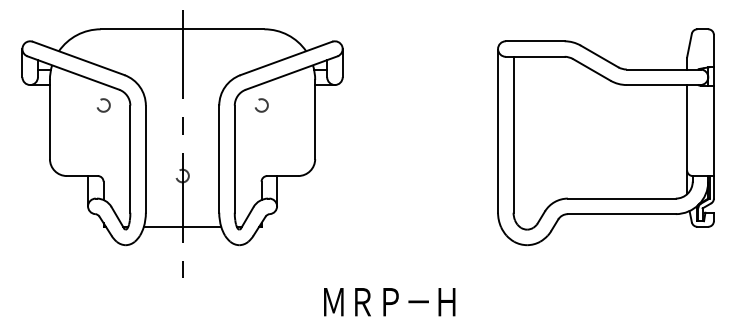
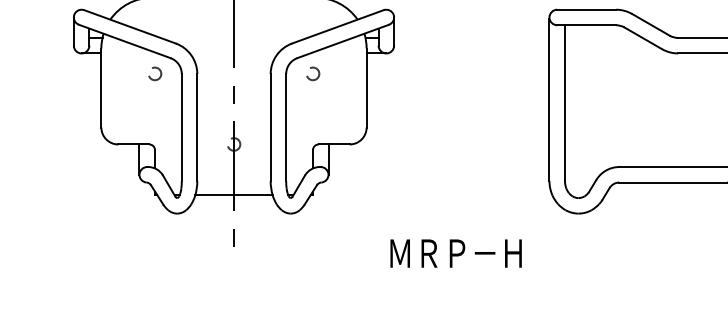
text: (389, 302) -> (455, 253), moved

